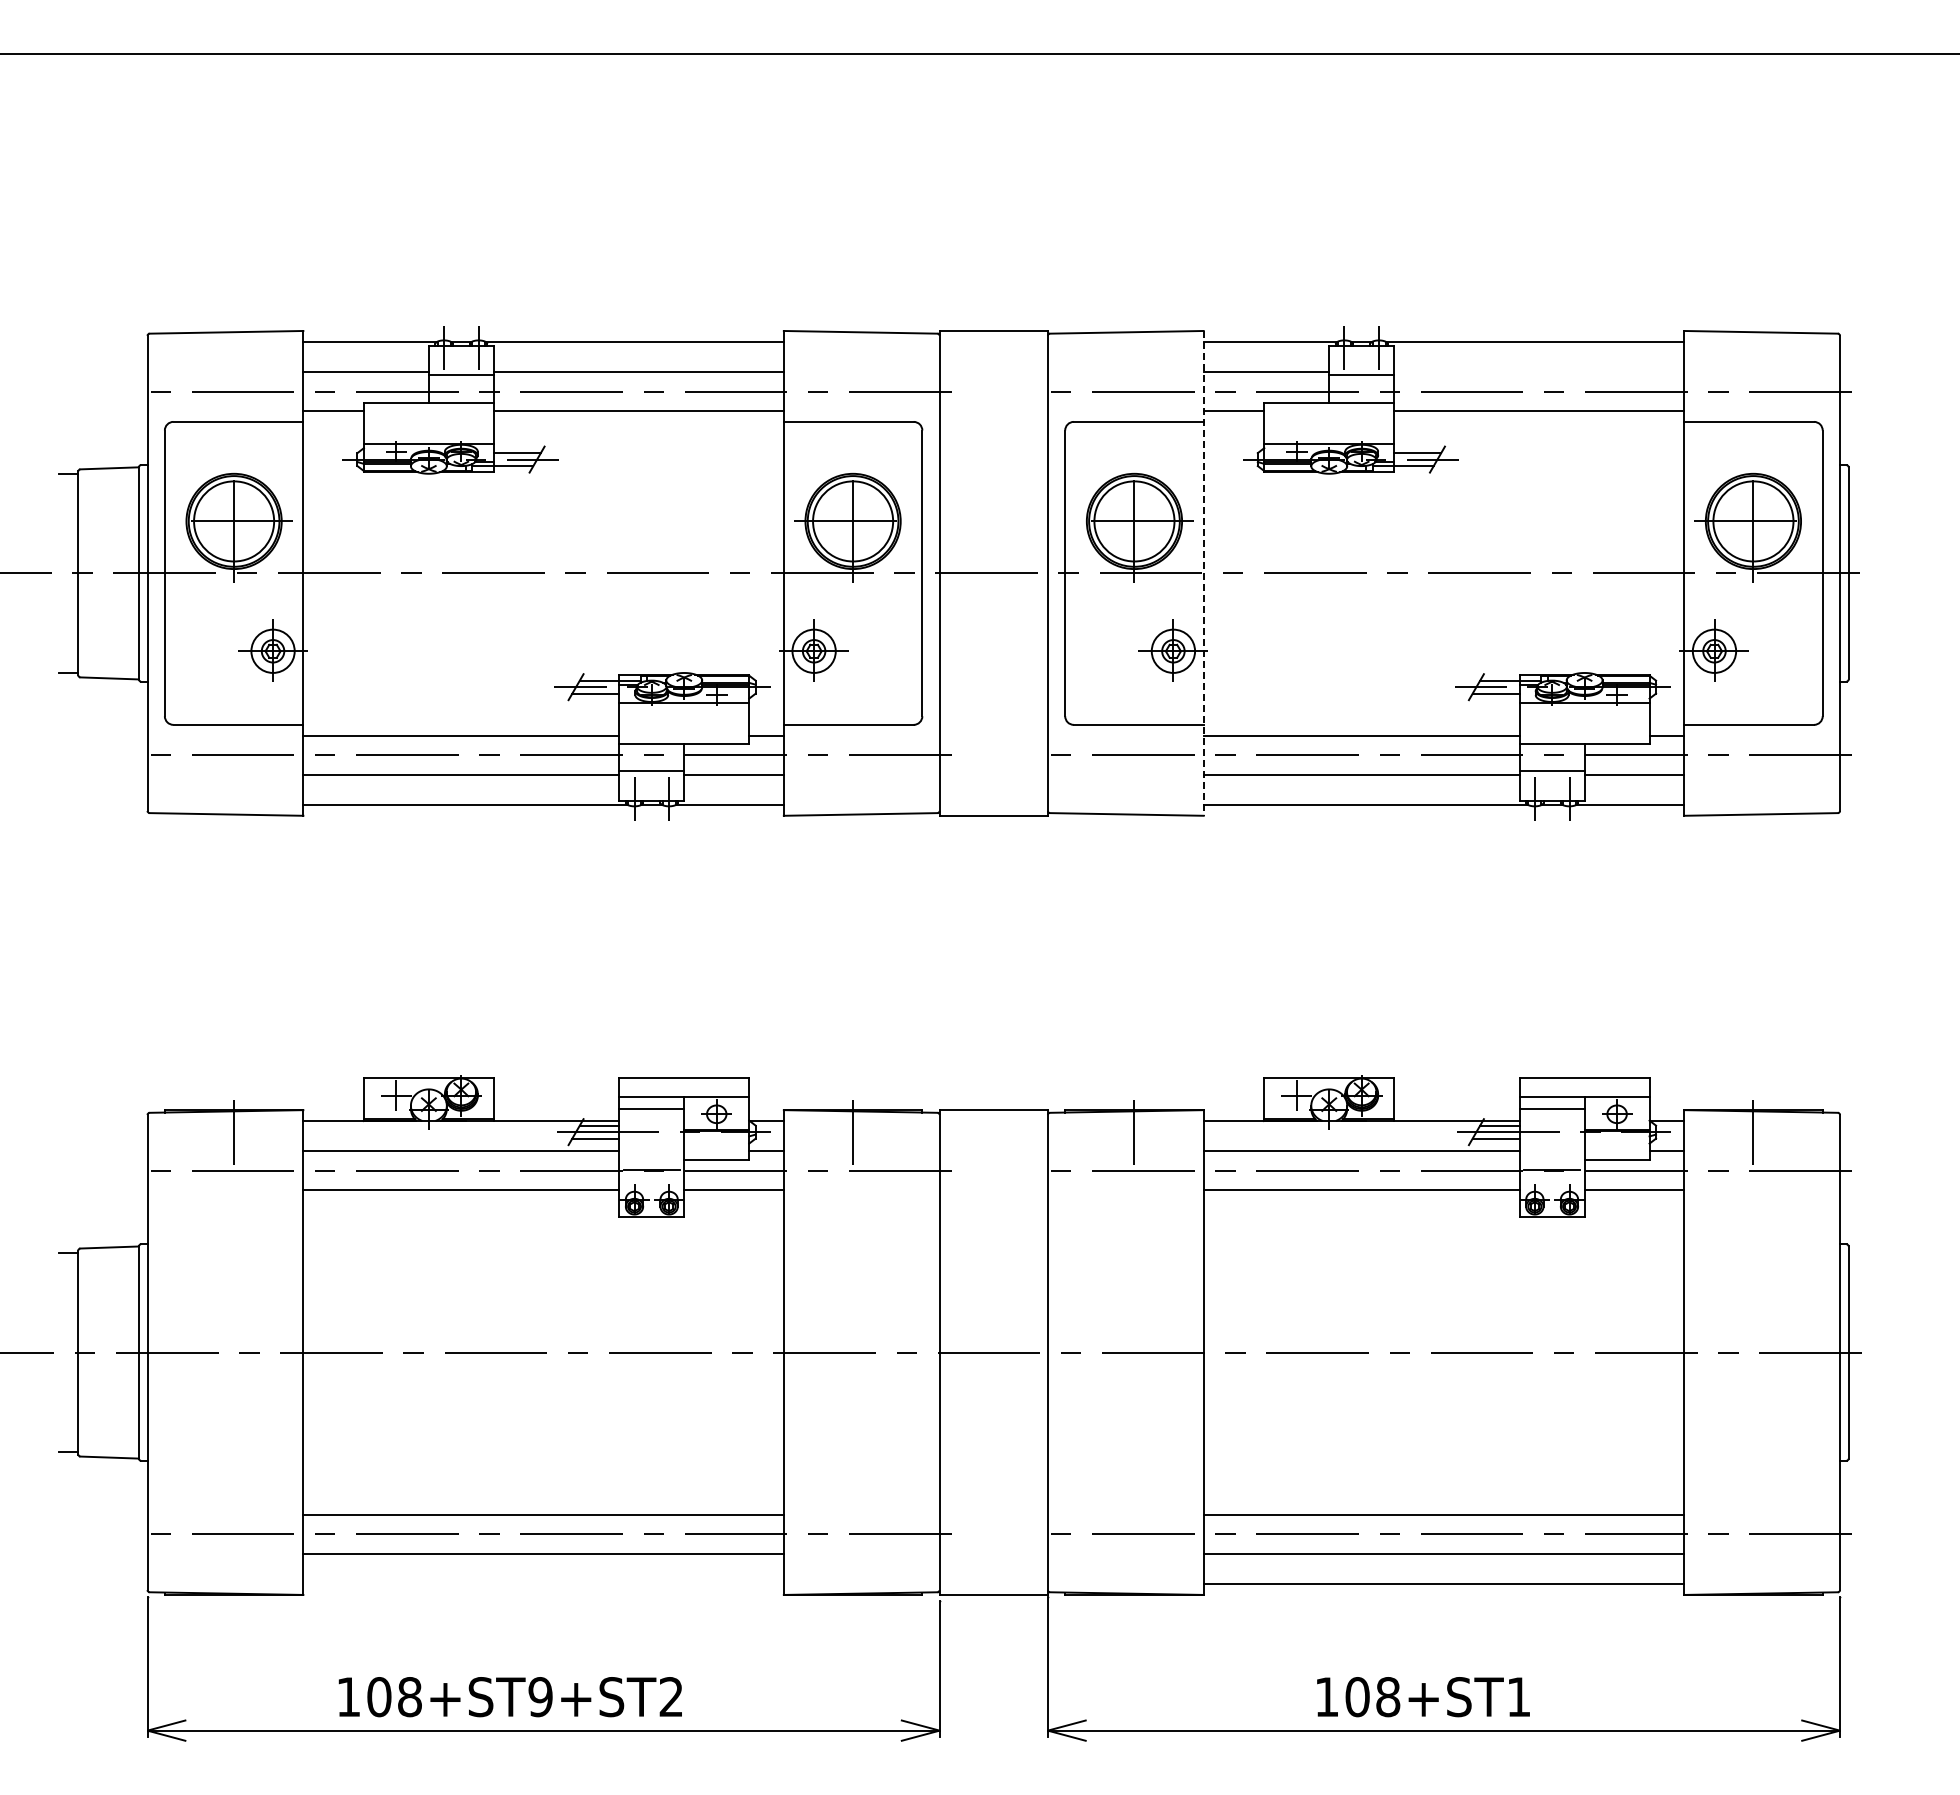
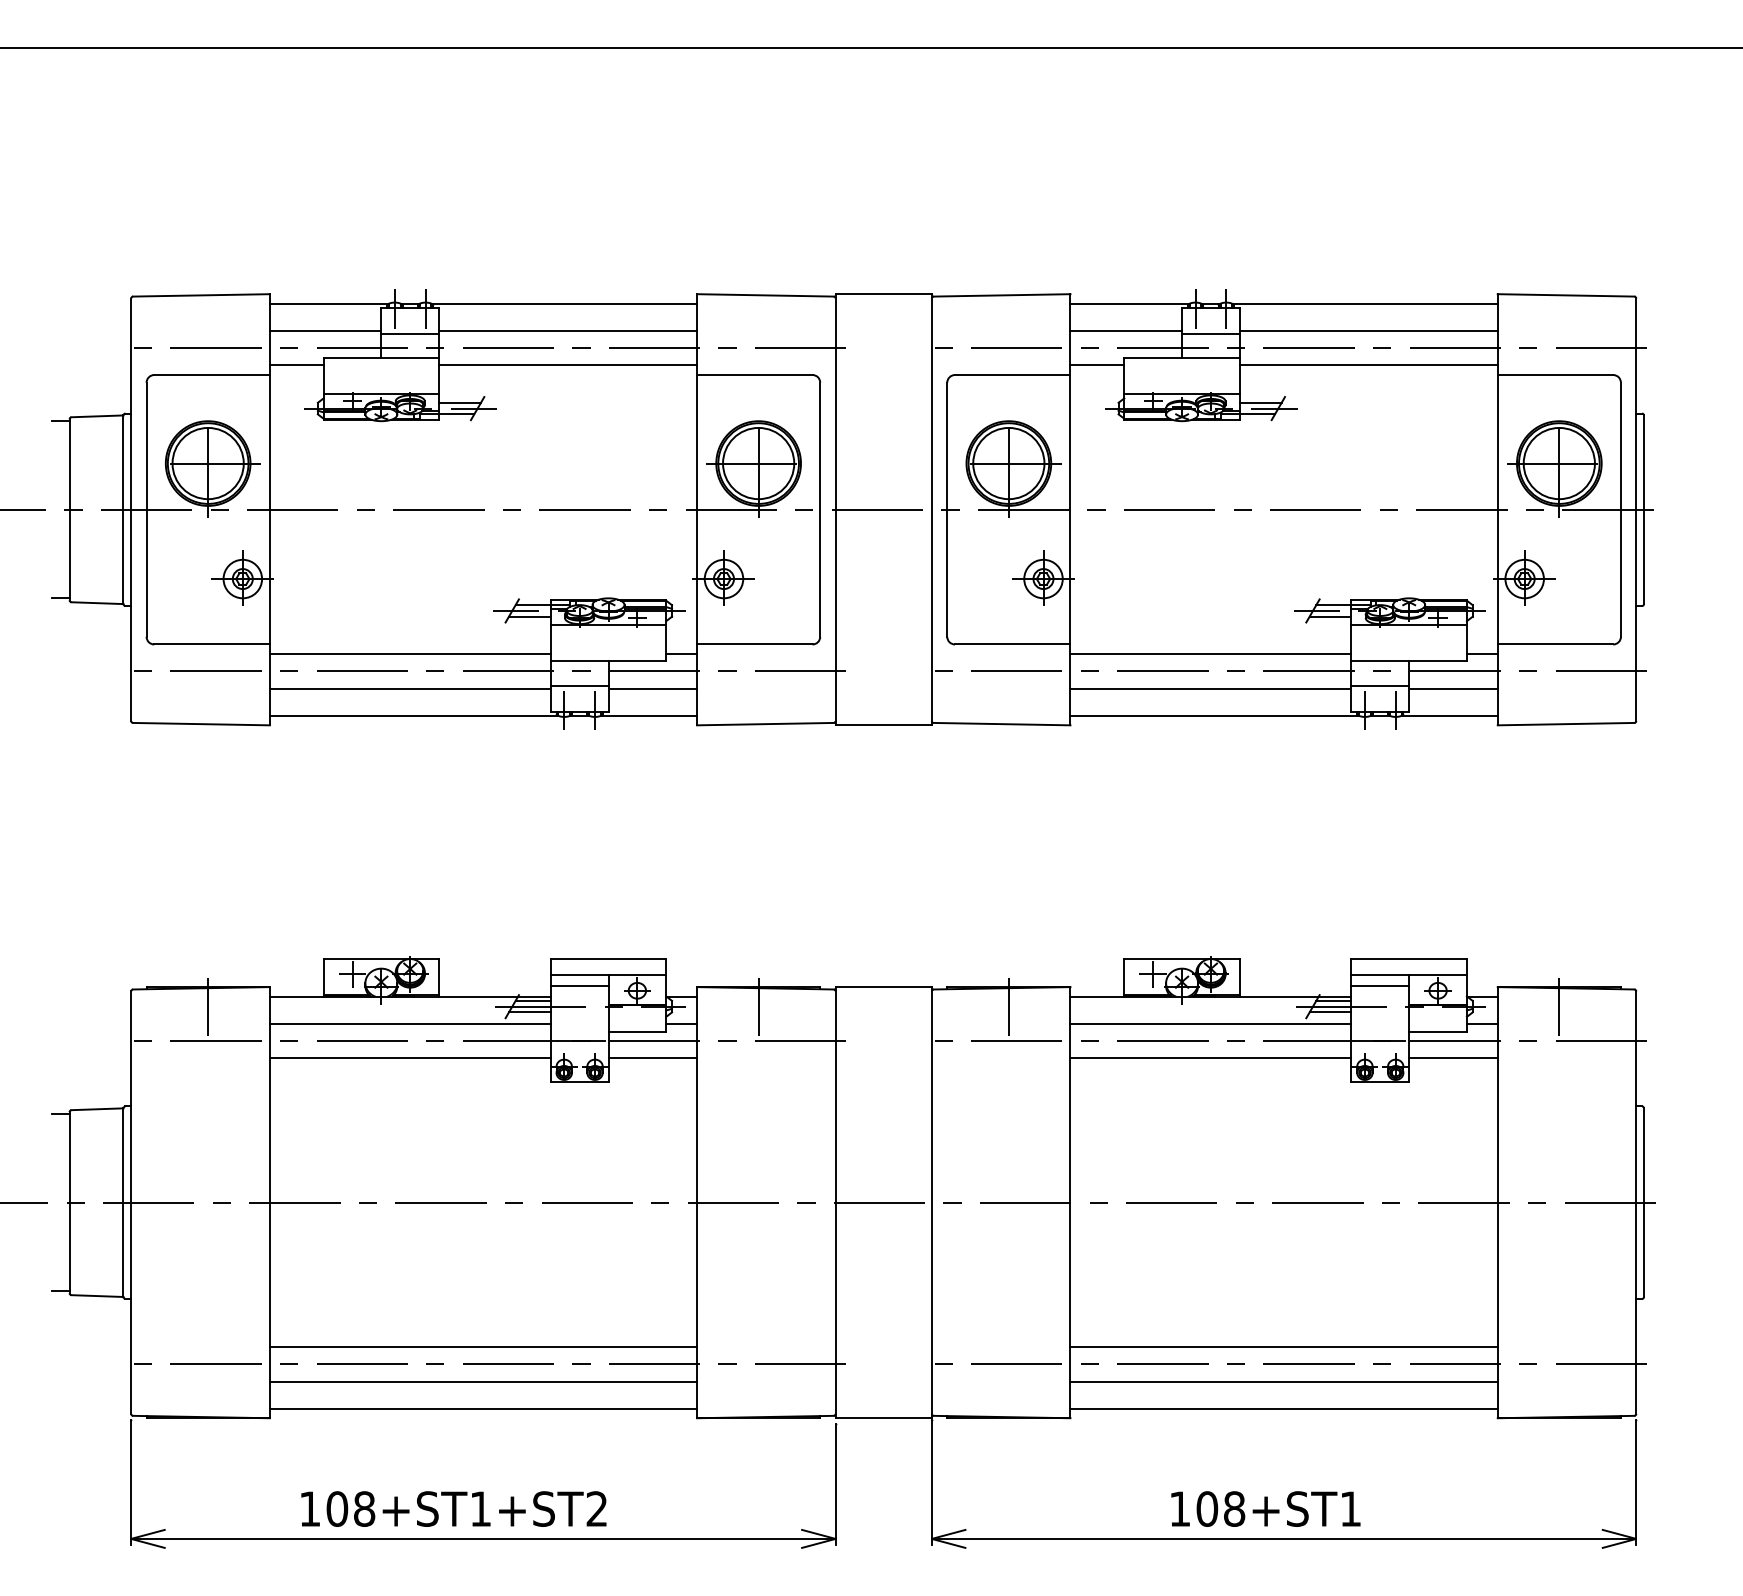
line: (1539, 372) -> (1369, 331), added
line: (1203, 573) -> (1070, 509), dashed -> solid
line: (543, 1584) -> (483, 1408), added
text: (540, 1697) -> (480, 1509), 108+ST9+ST2 -> 108+ST1+ST2

